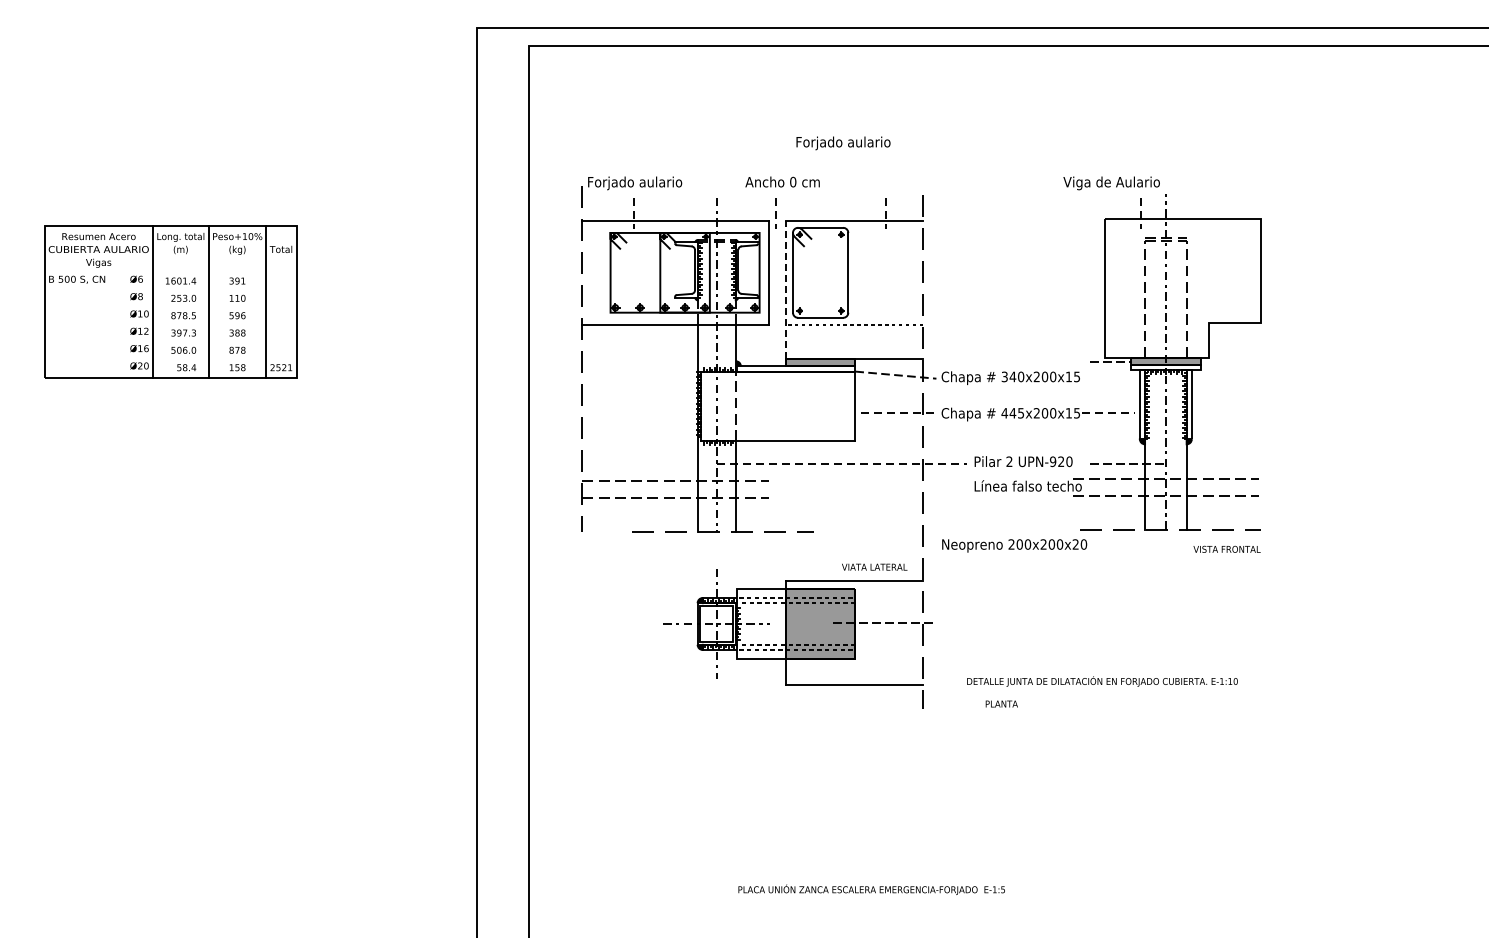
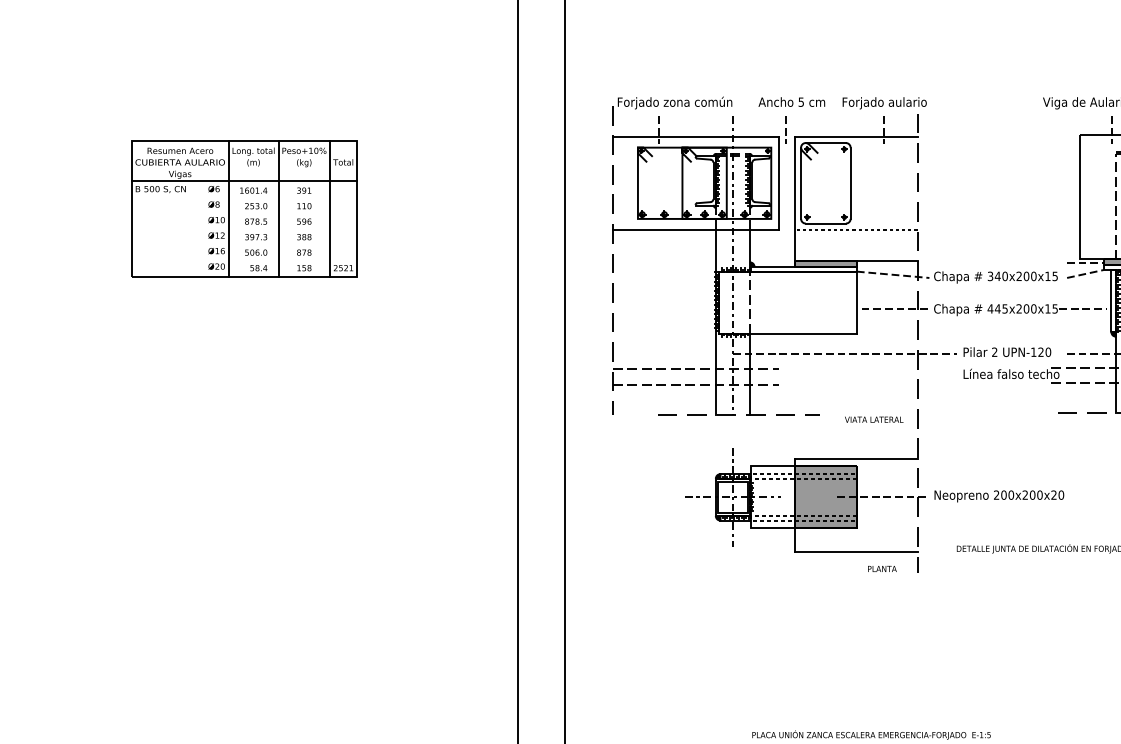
text: (843, 143) -> (884, 103), moved
text: (677, 181) -> (697, 101), Forjado aulario -> Forjado zona común
text: (793, 181) -> (801, 101), 0 -> 5
line: (170, 270) -> (244, 181), added
line: (786, 289) -> (795, 198), dashed -> solid
line: (1110, 373) -> (1085, 273), added
text: (1053, 461) -> (1034, 352), UPN-920 -> UPN-120
text: (1014, 545) -> (999, 496), moved
text: (874, 566) -> (874, 419), moved
text: (1001, 703) -> (882, 568), moved

